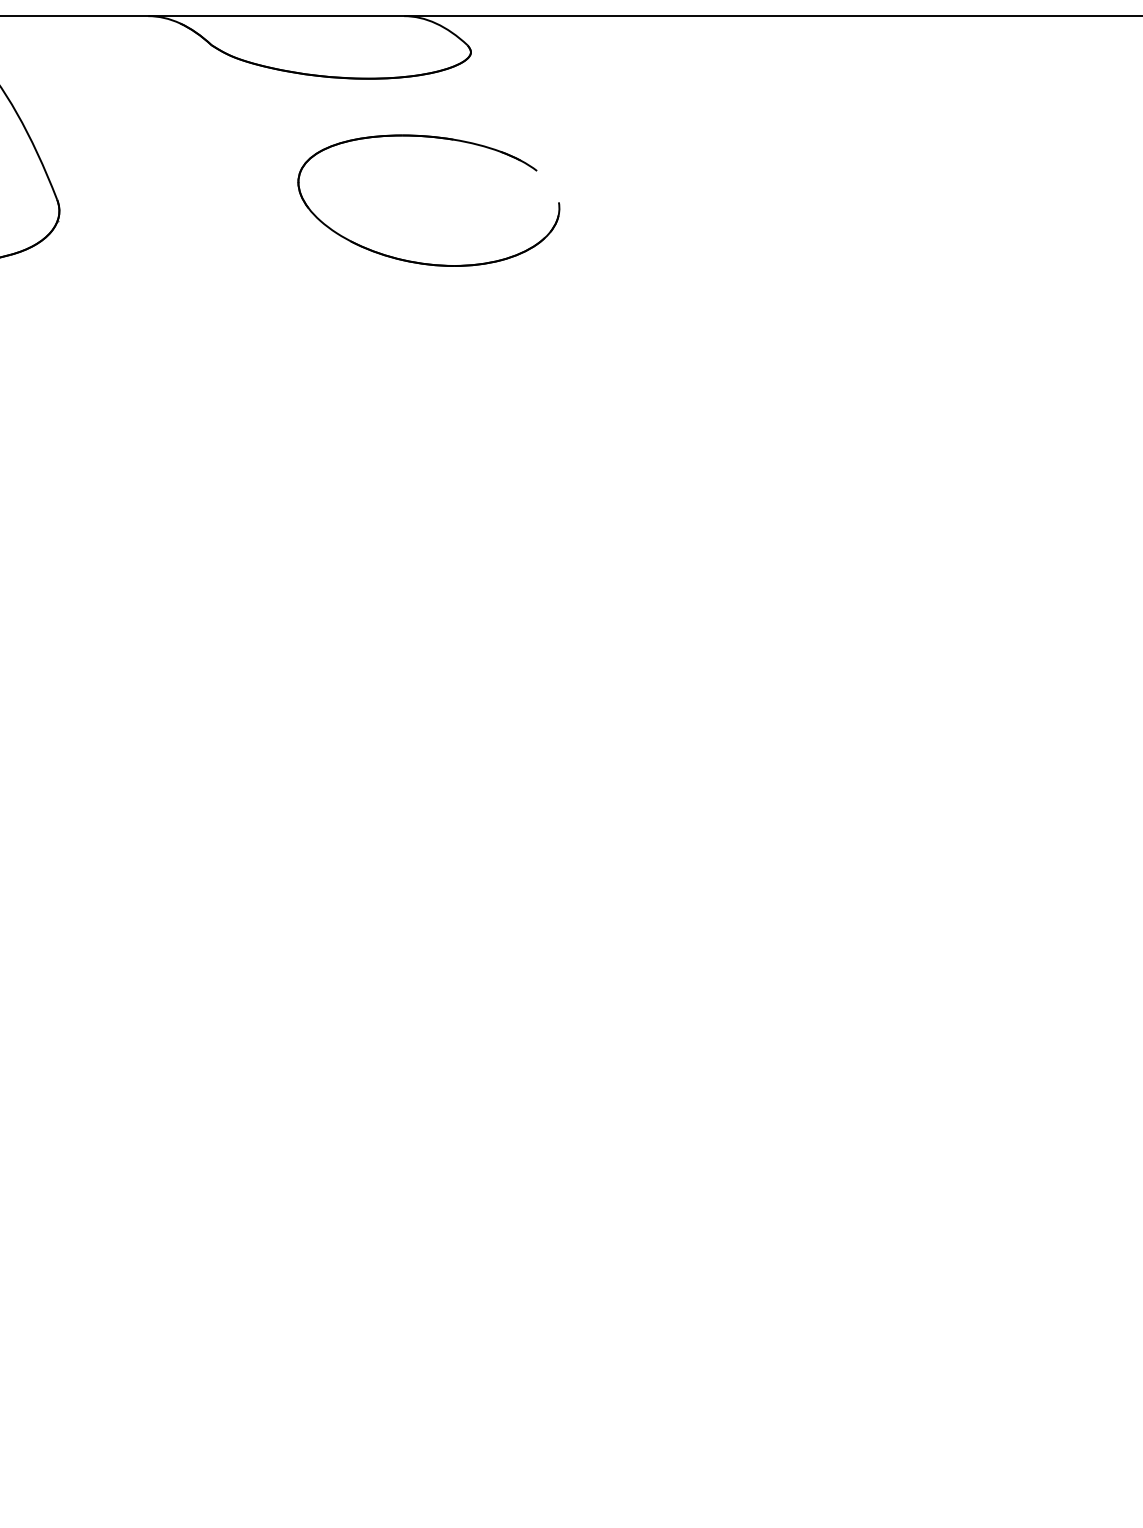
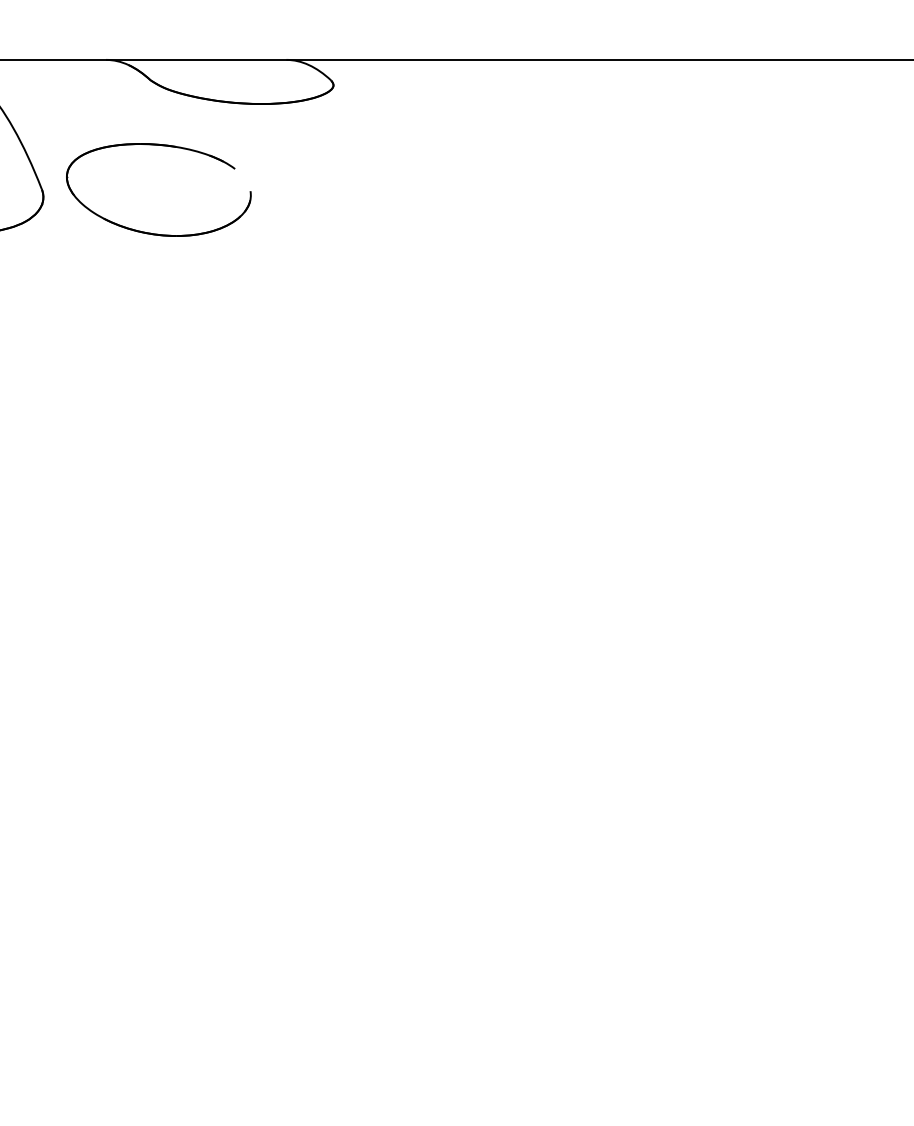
part: (434, 138) -> (162, 146), moved

